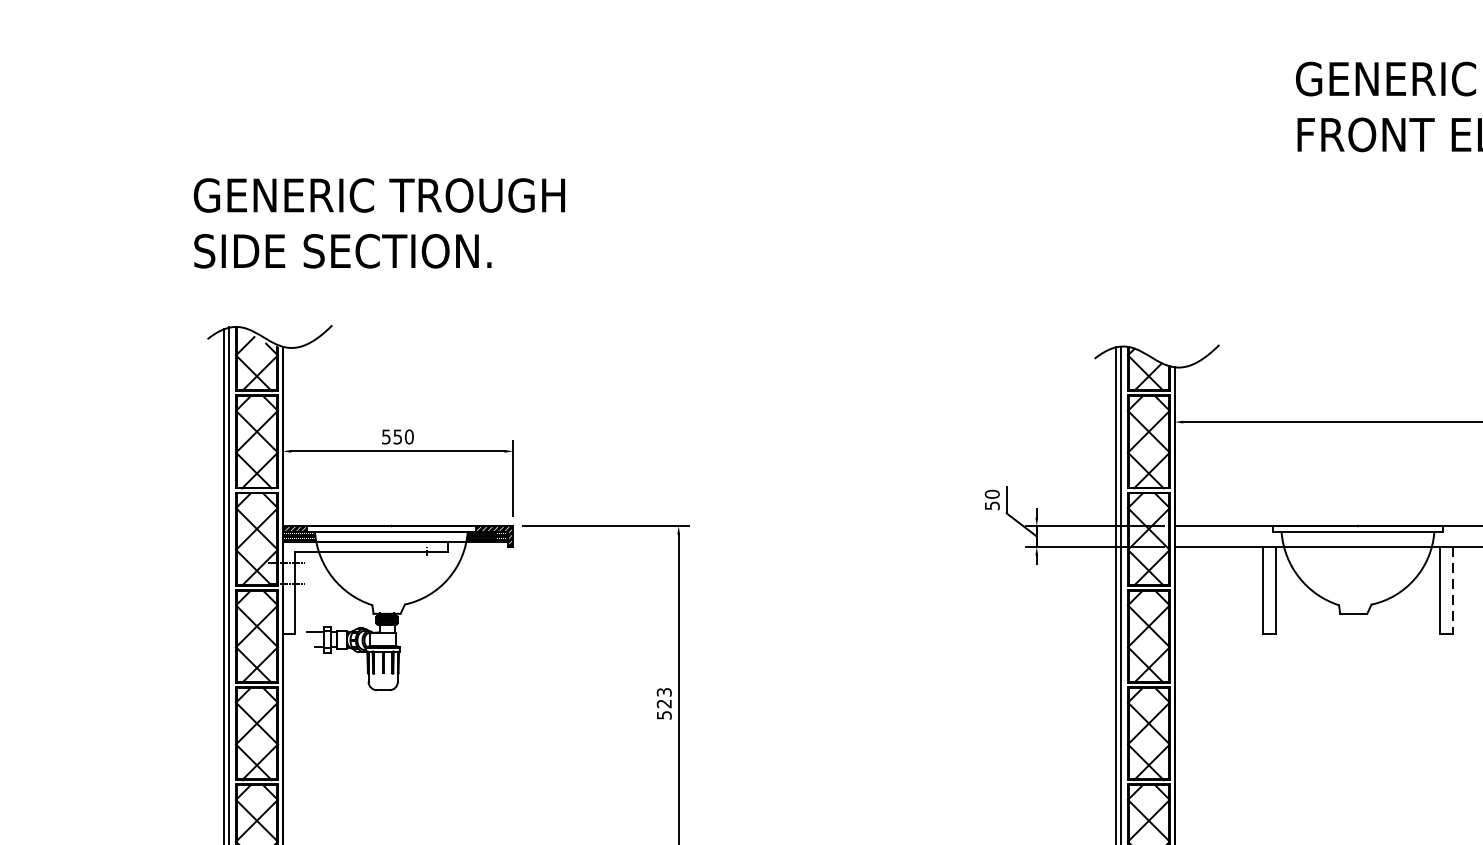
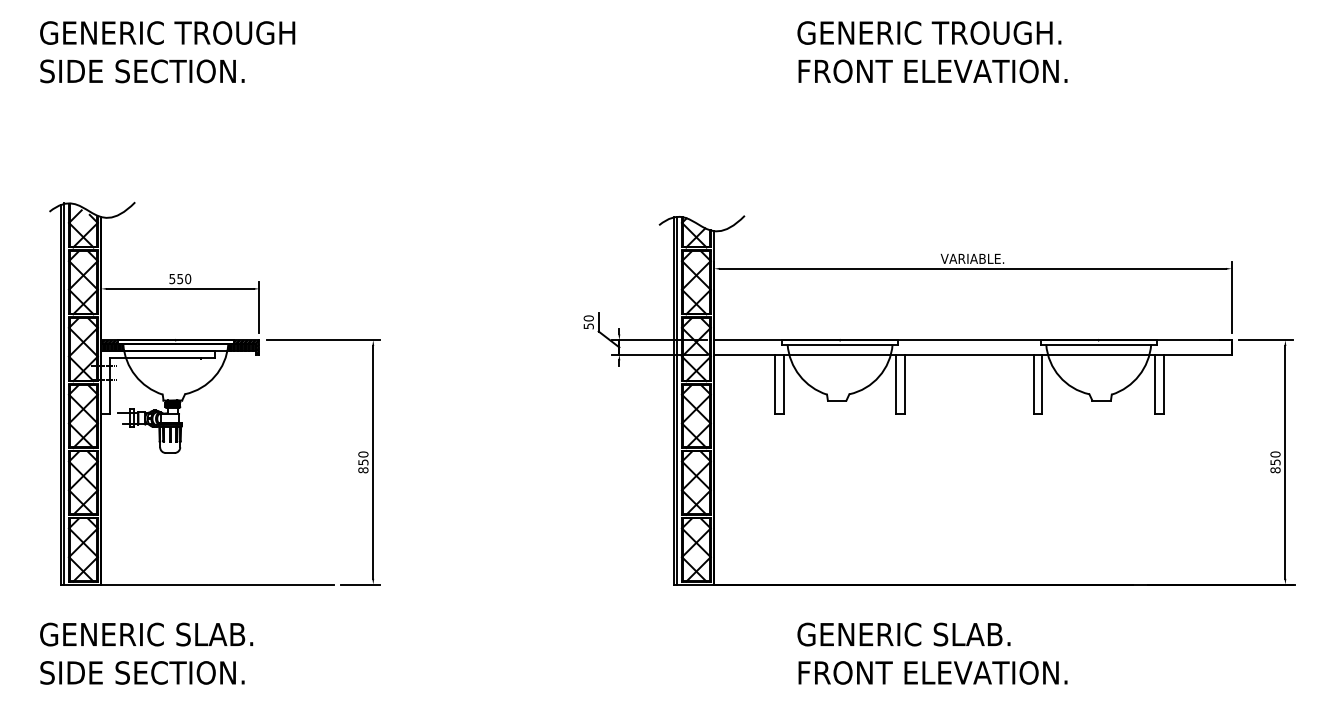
text: (379, 223) -> (167, 52), moved
line: (1453, 590) -> (905, 384), dashed -> solid
text: (664, 703) -> (363, 462), 523 -> 850

